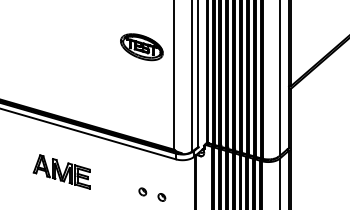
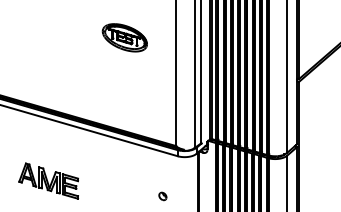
part: (141, 47) -> (124, 38), moved
part: (61, 171) -> (48, 180), moved
part: (142, 191) -> (142, 190), removed

